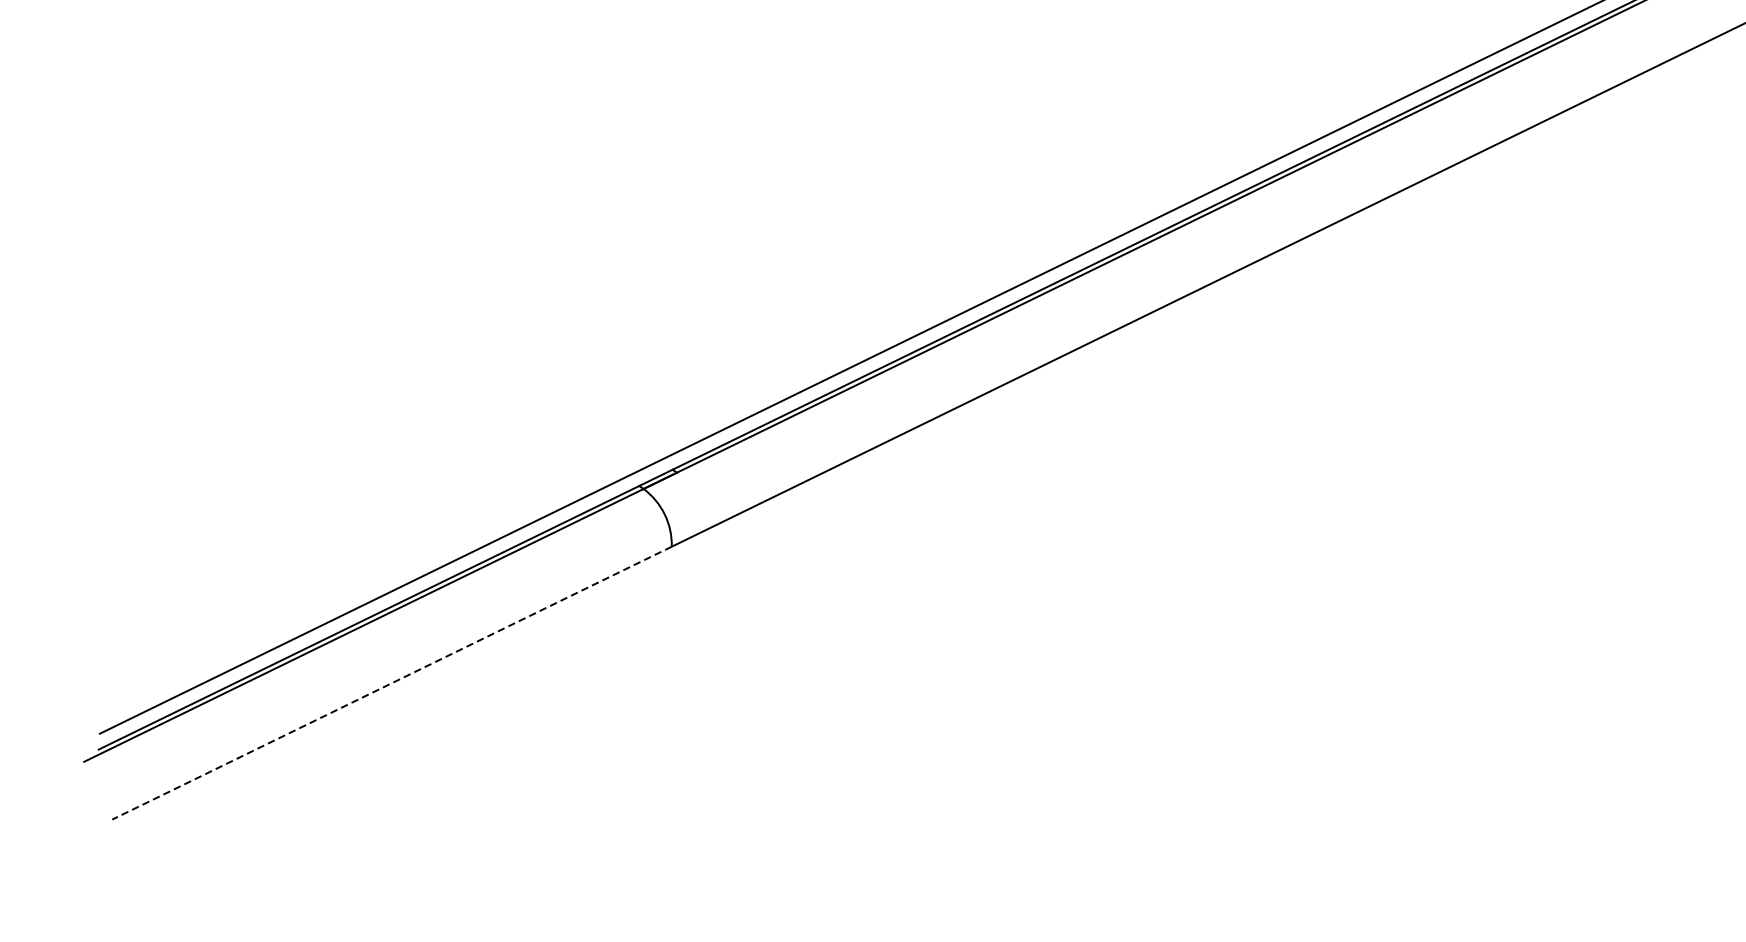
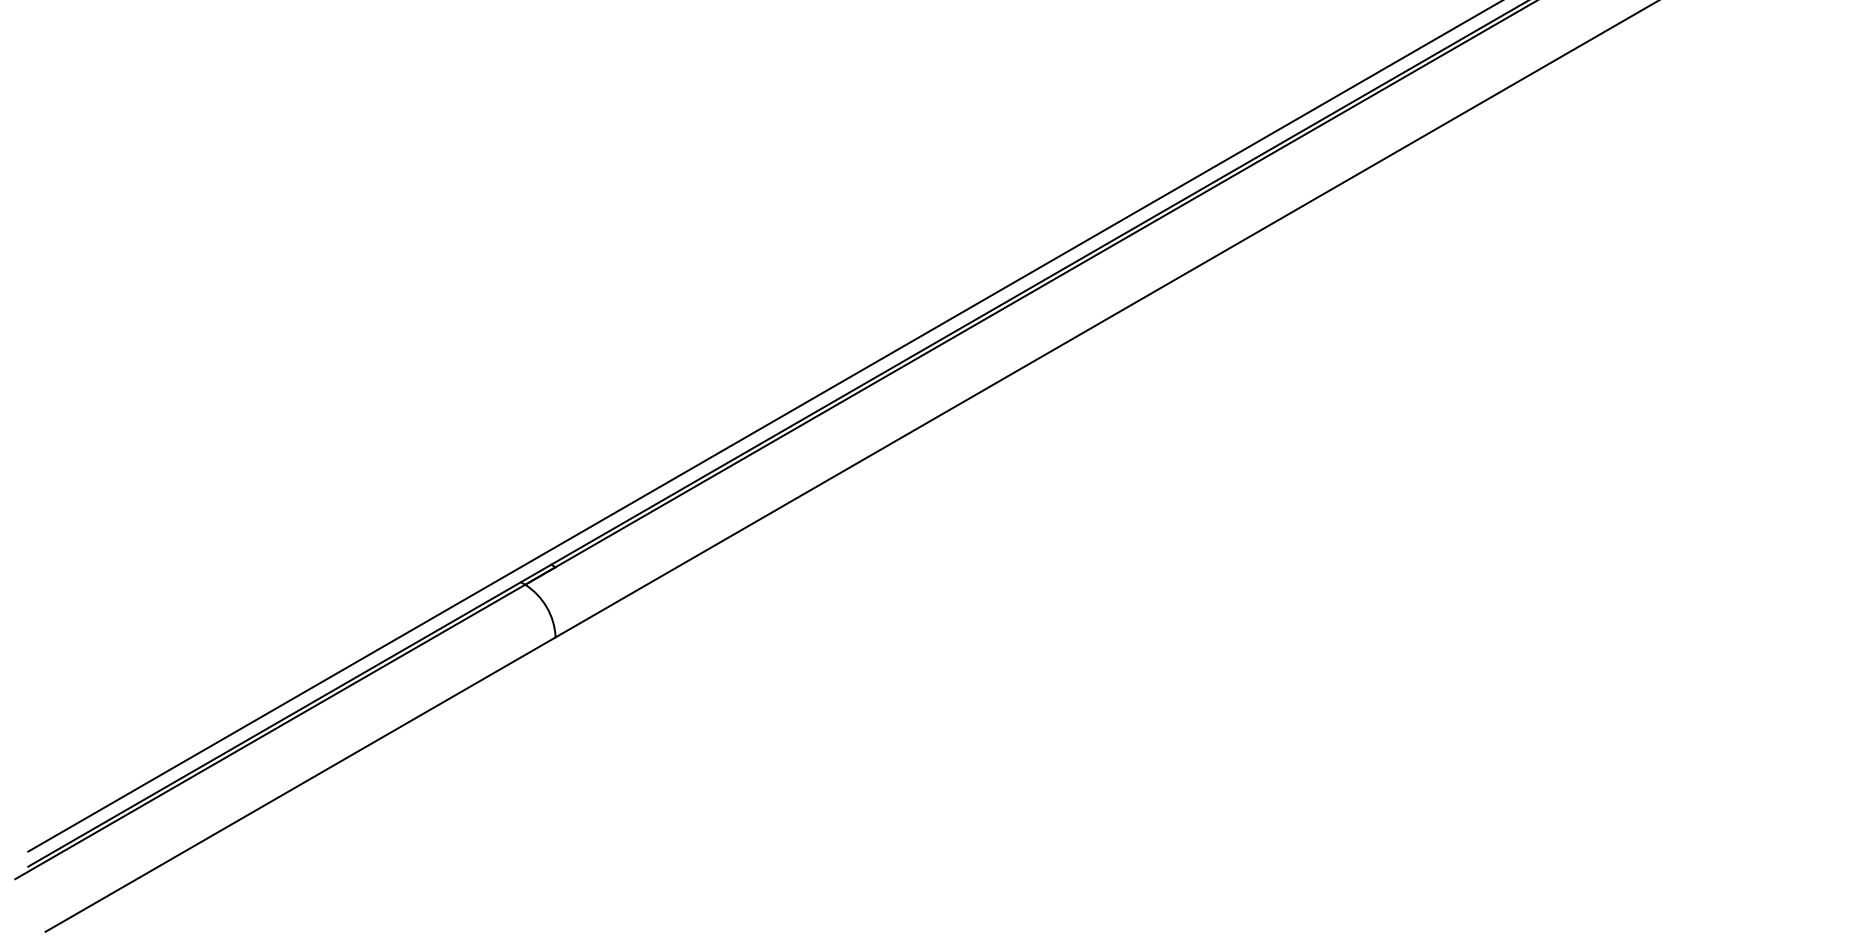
line: (391, 683) -> (300, 784), dashed -> solid

